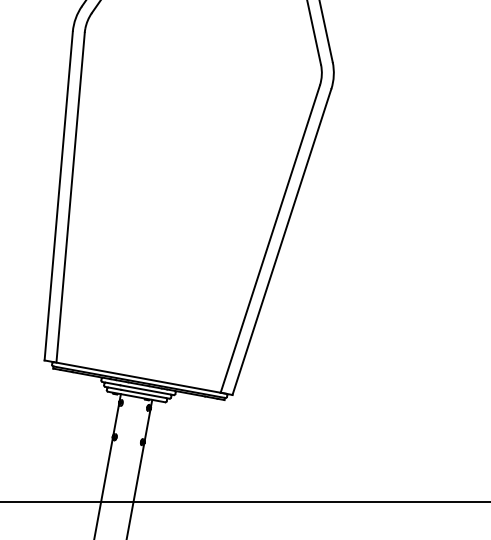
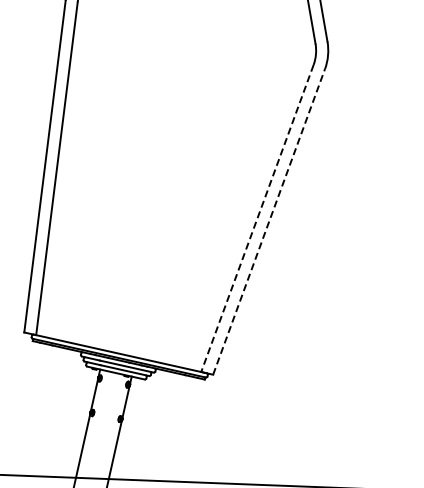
line: (270, 239) -> (257, 218), solid -> dashed
line: (281, 242) -> (268, 222), solid -> dashed

